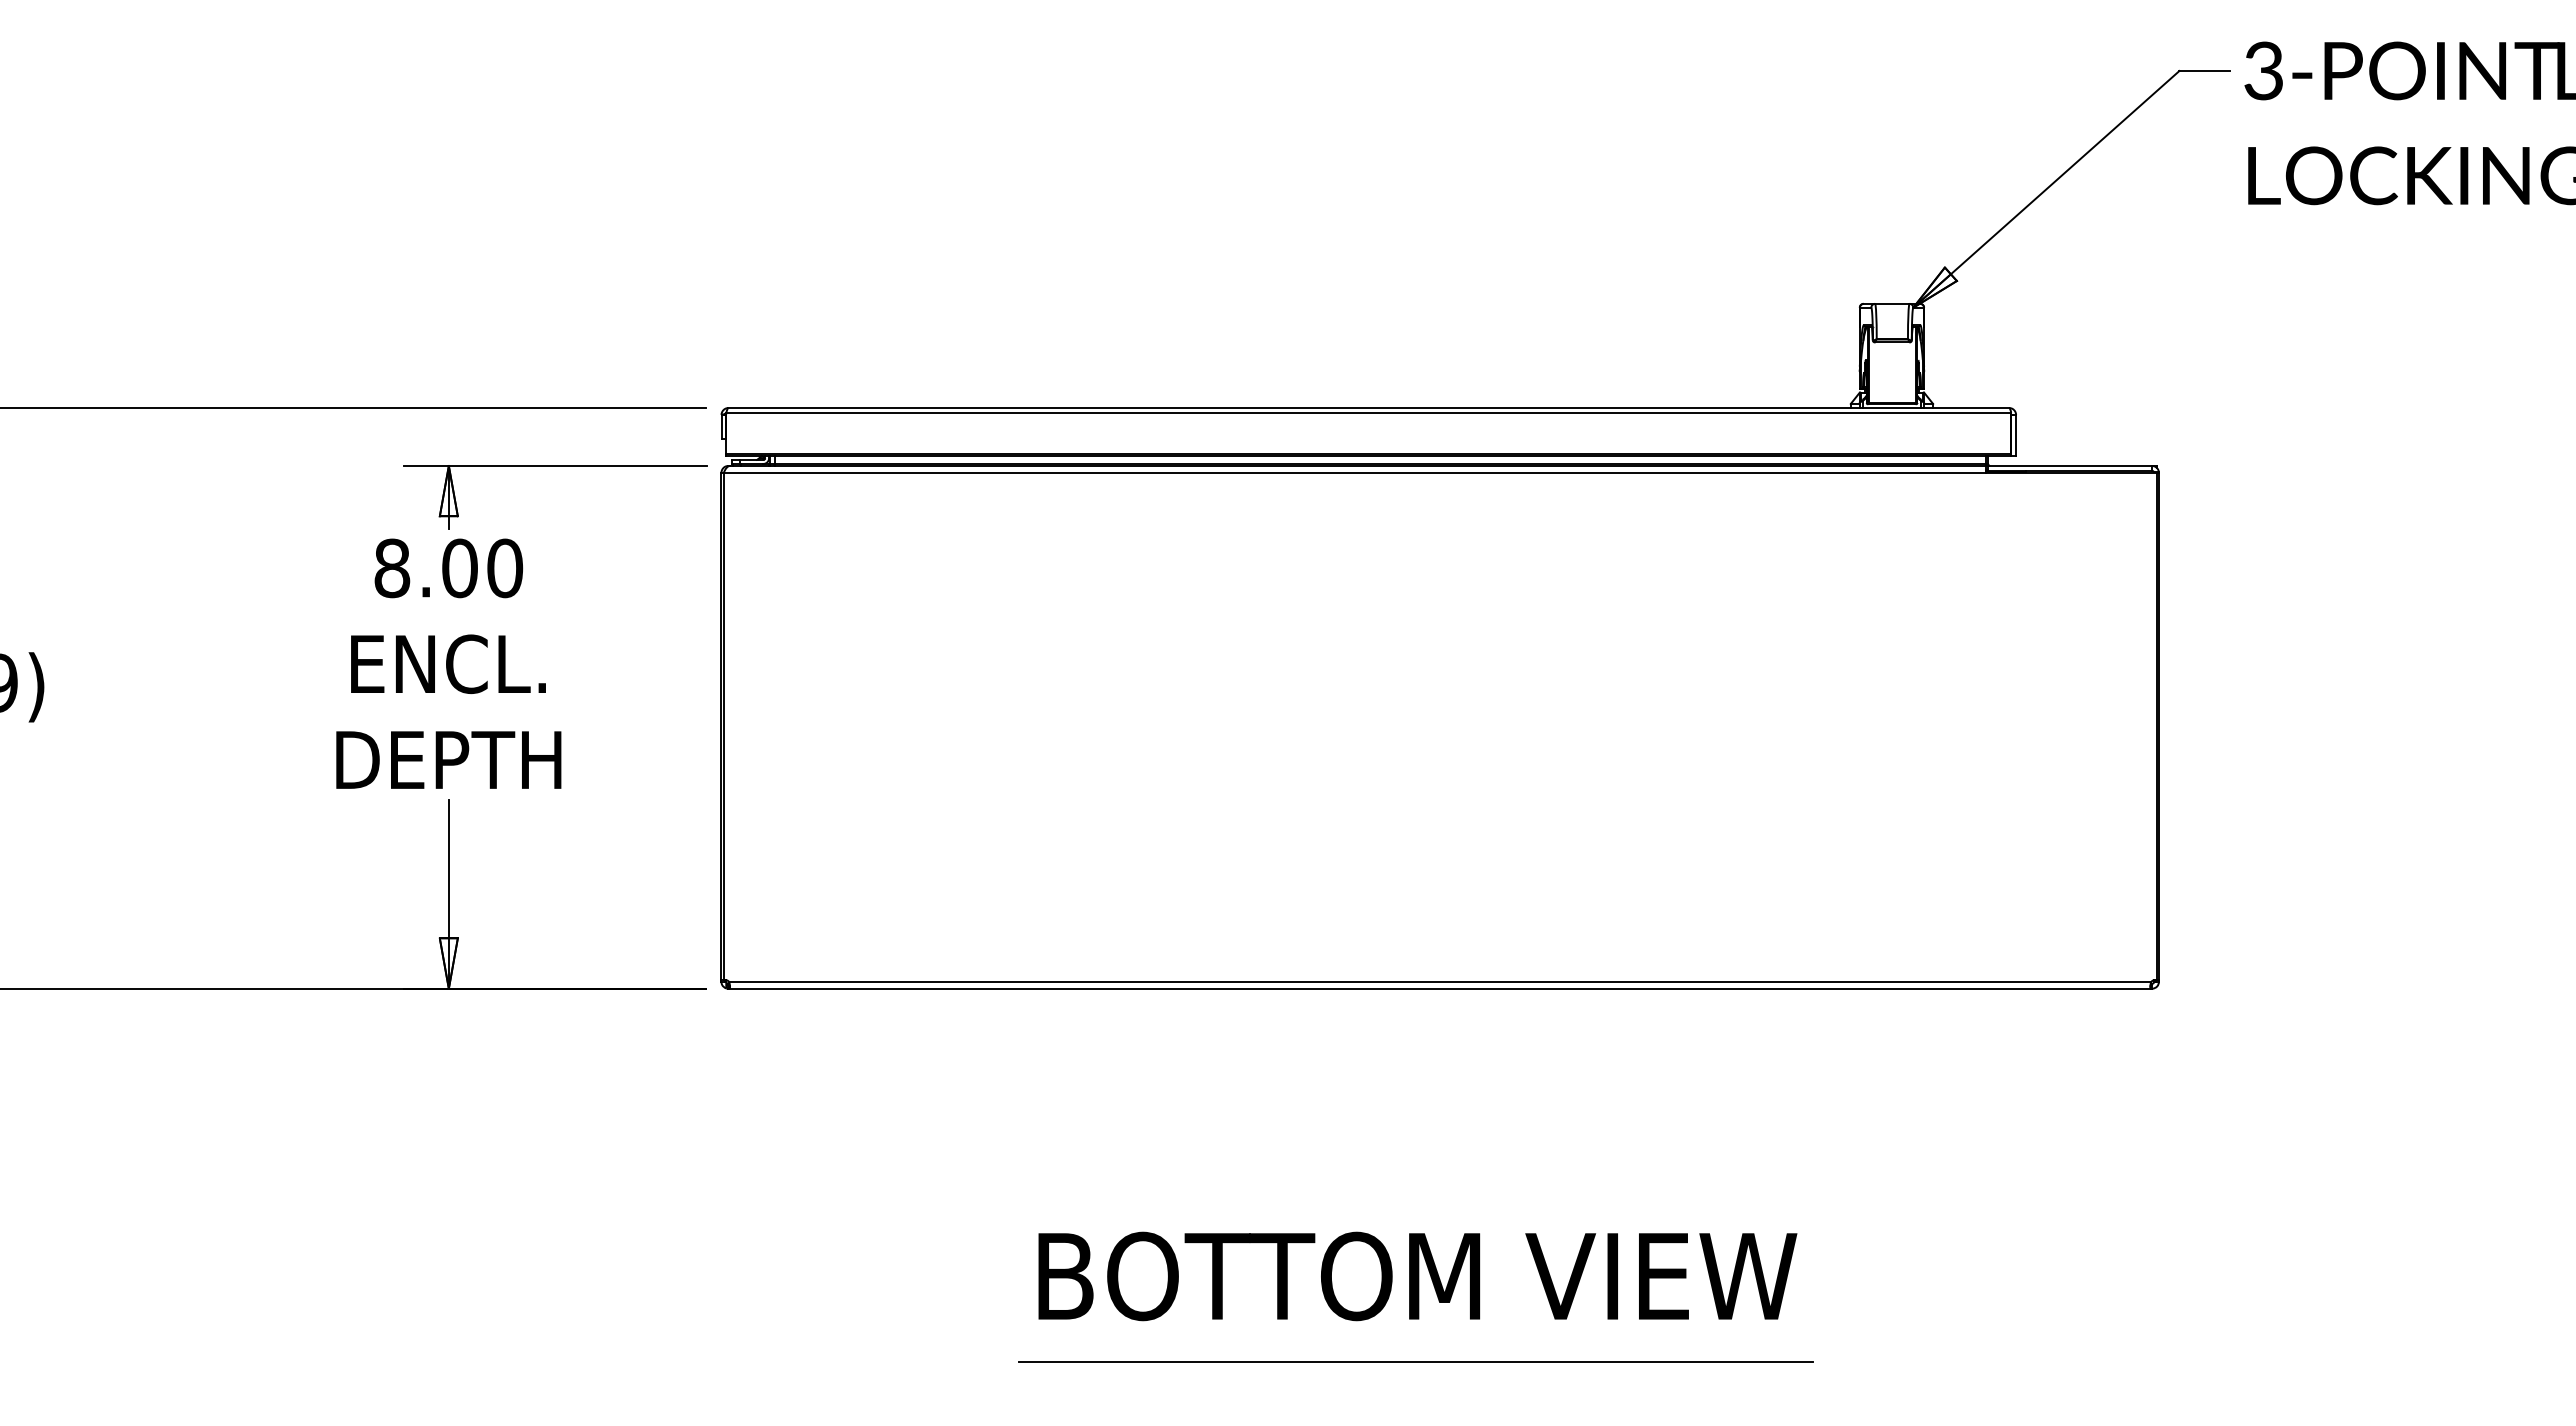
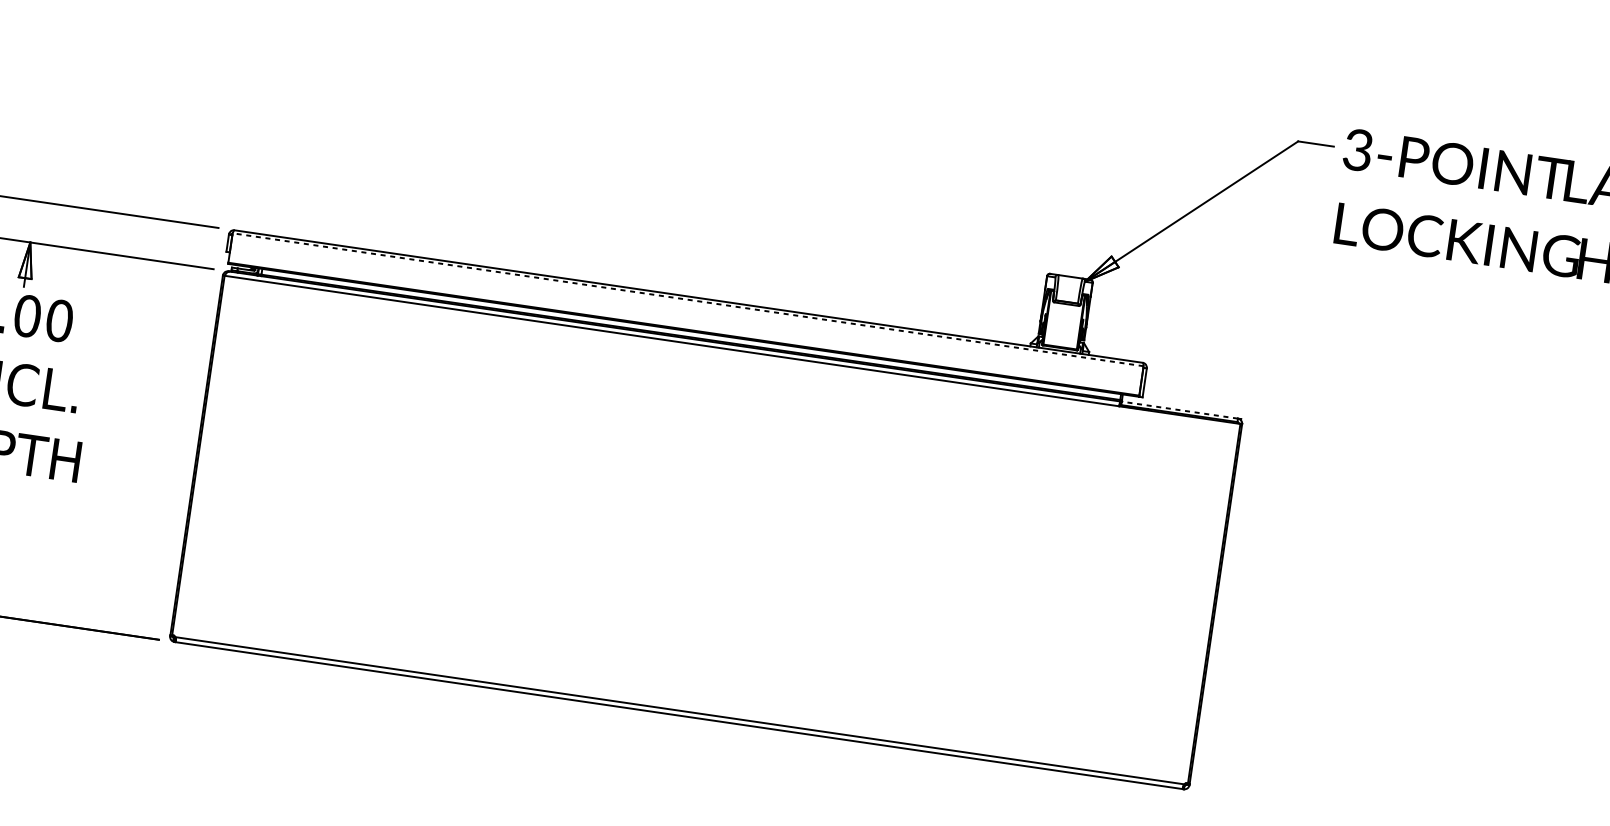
line: (1368, 412) -> (687, 299), solid -> dashed
line: (2070, 465) -> (1180, 409), solid -> dashed

